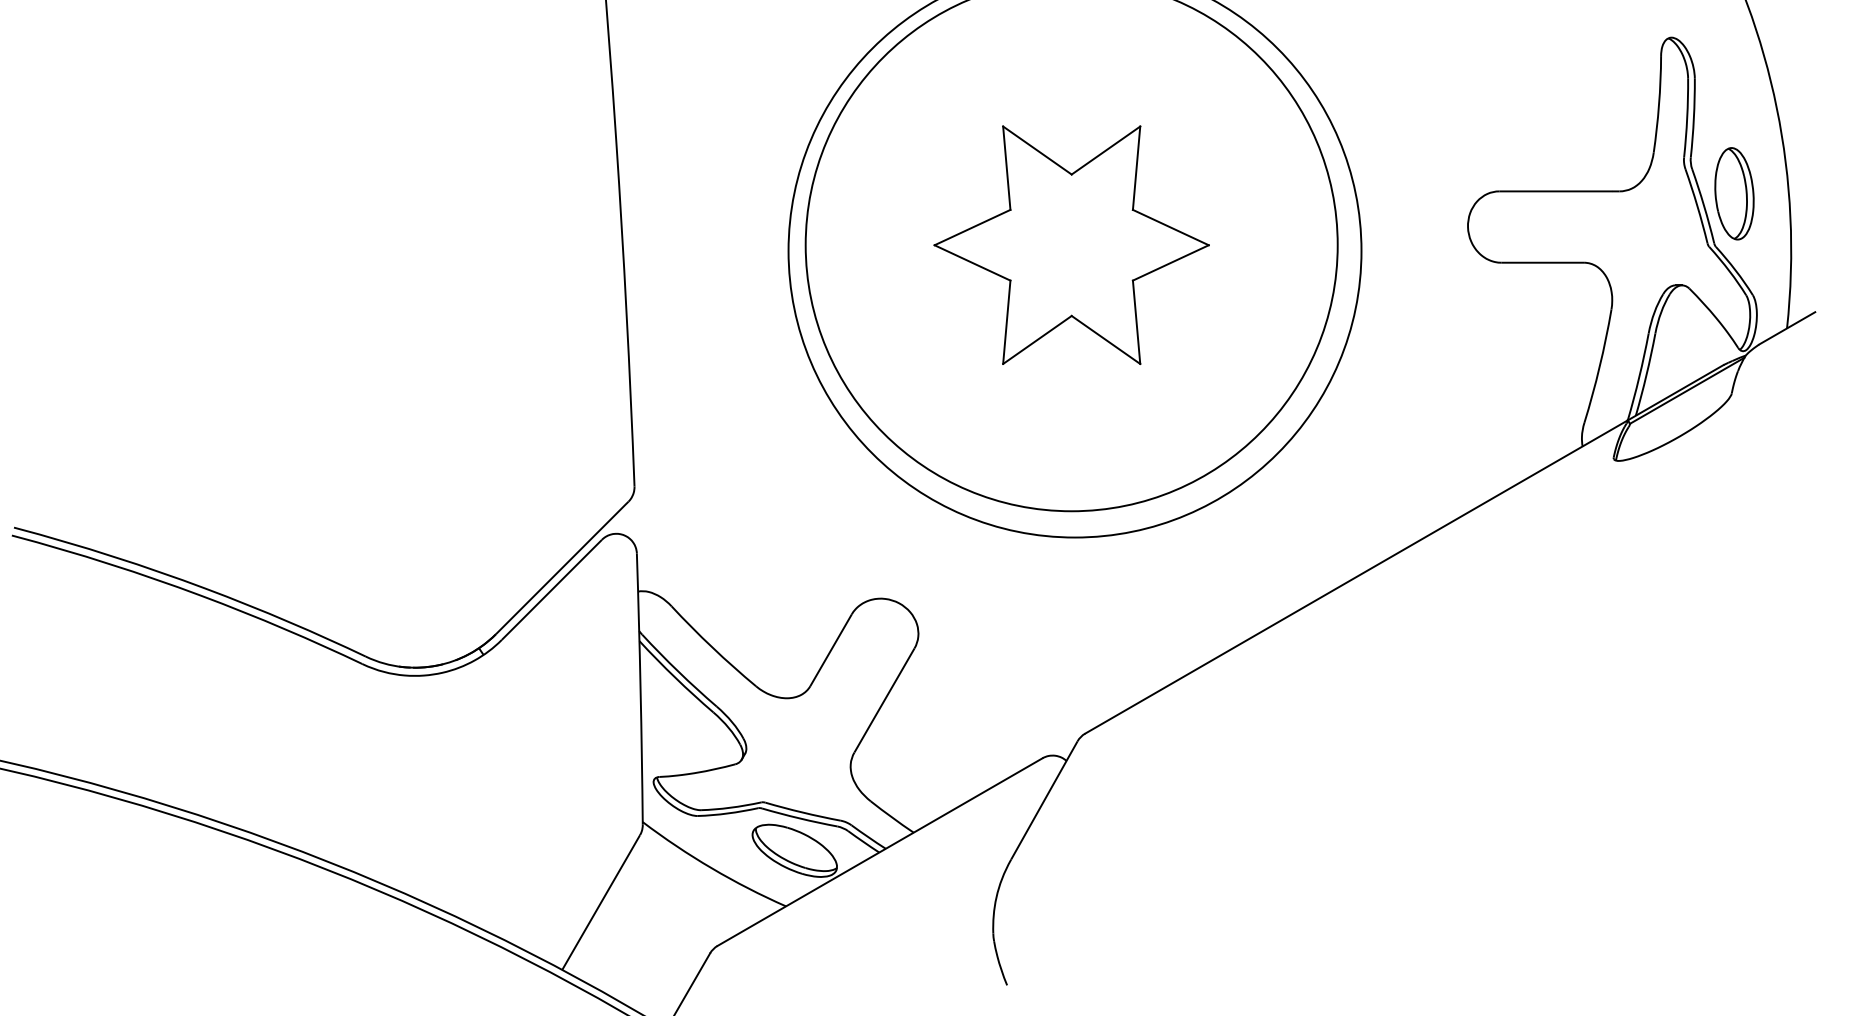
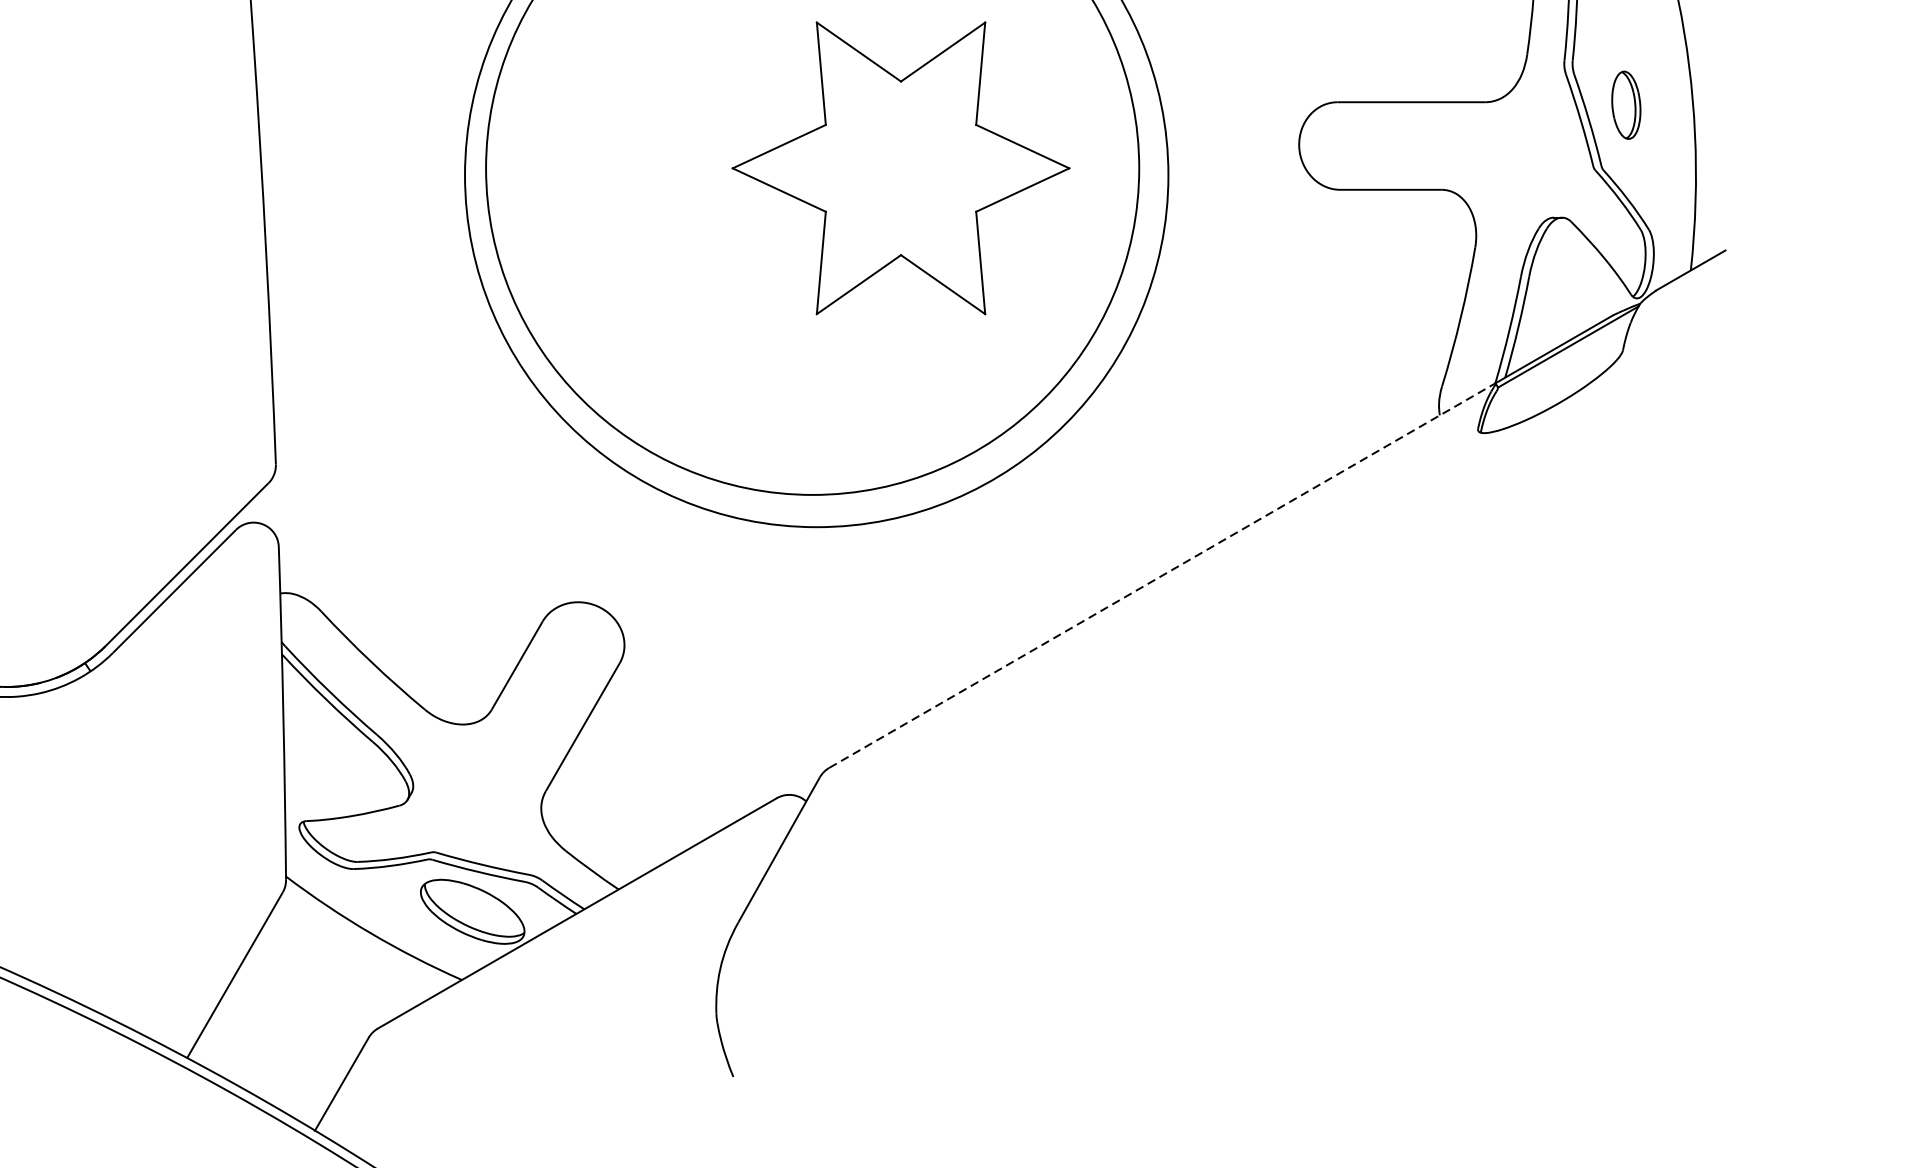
part: (1734, 193) -> (1626, 104), size x0.6
part: (1071, 244) -> (900, 167), moved
line: (1357, 576) -> (1163, 575), solid -> dashed

